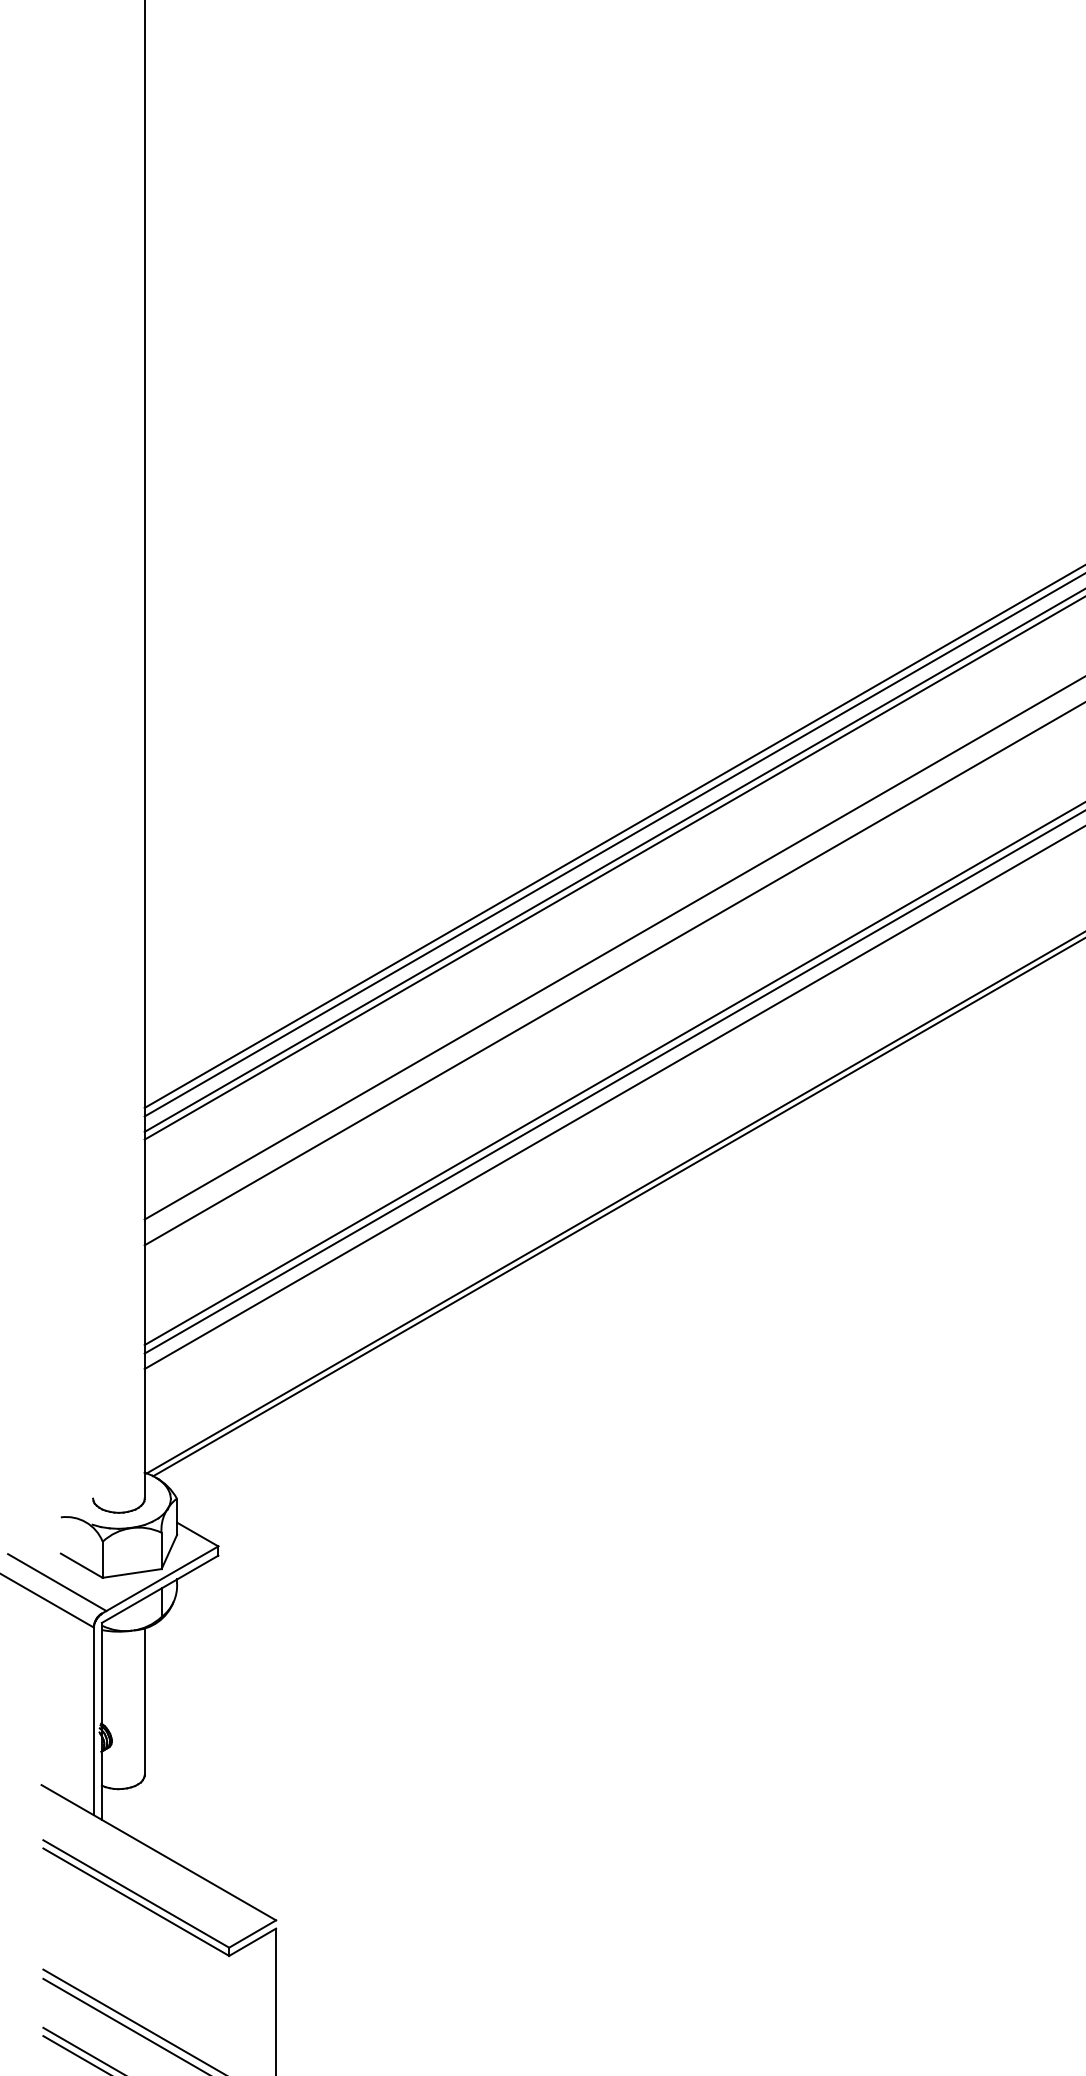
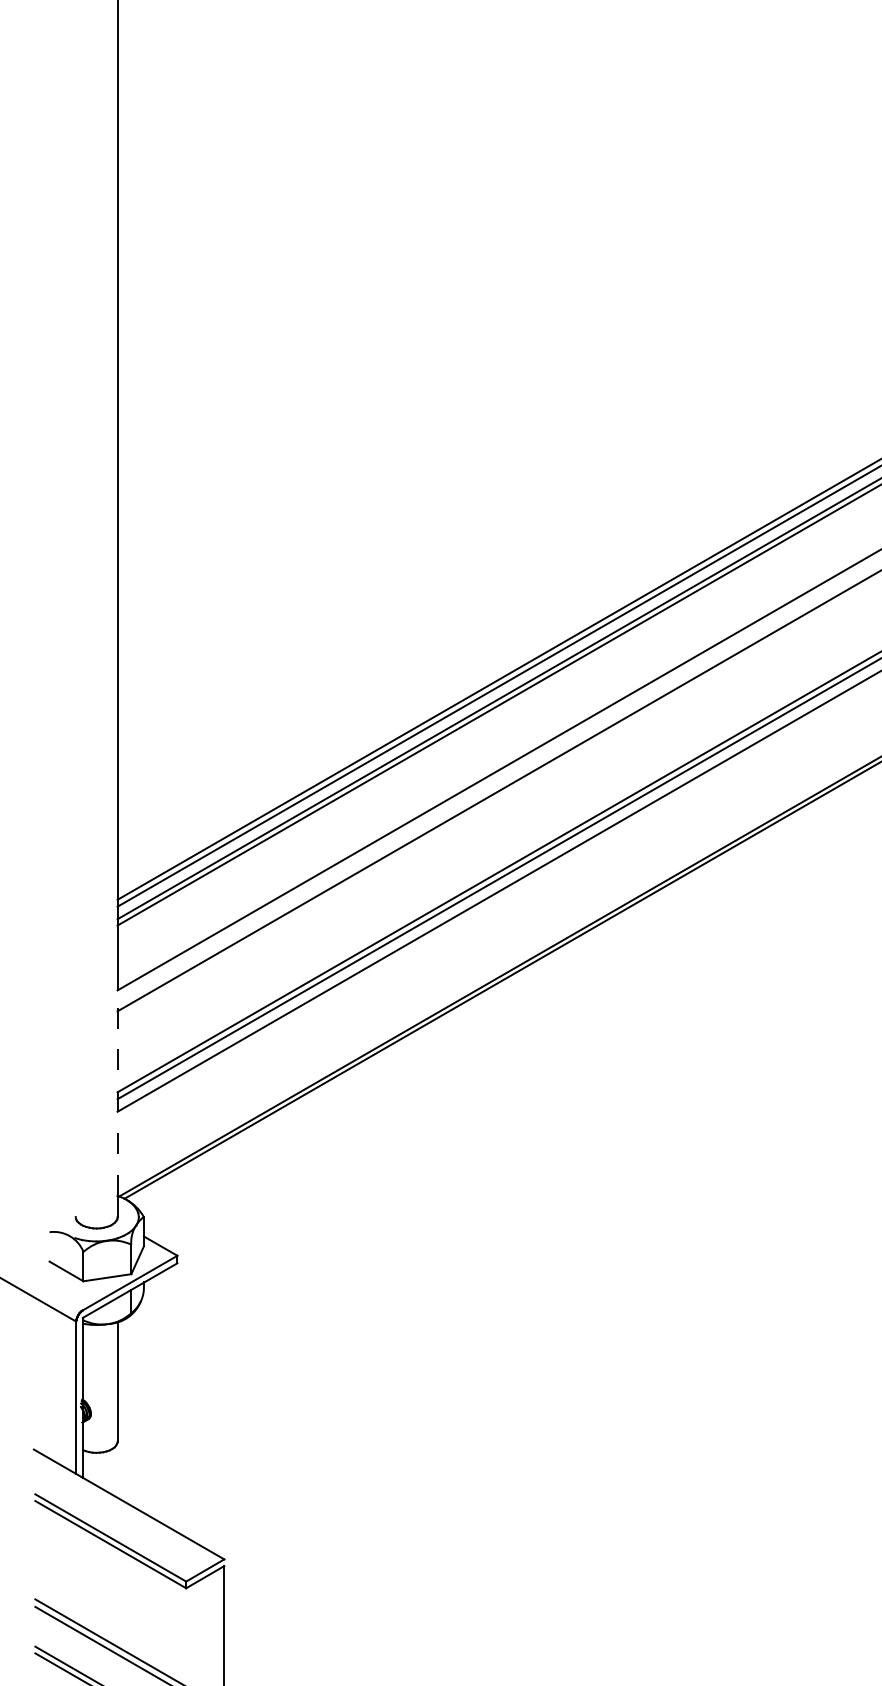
line: (144, 1346) -> (117, 1093), solid -> dashed
line: (57, 1582) -> (46, 1285), removed

